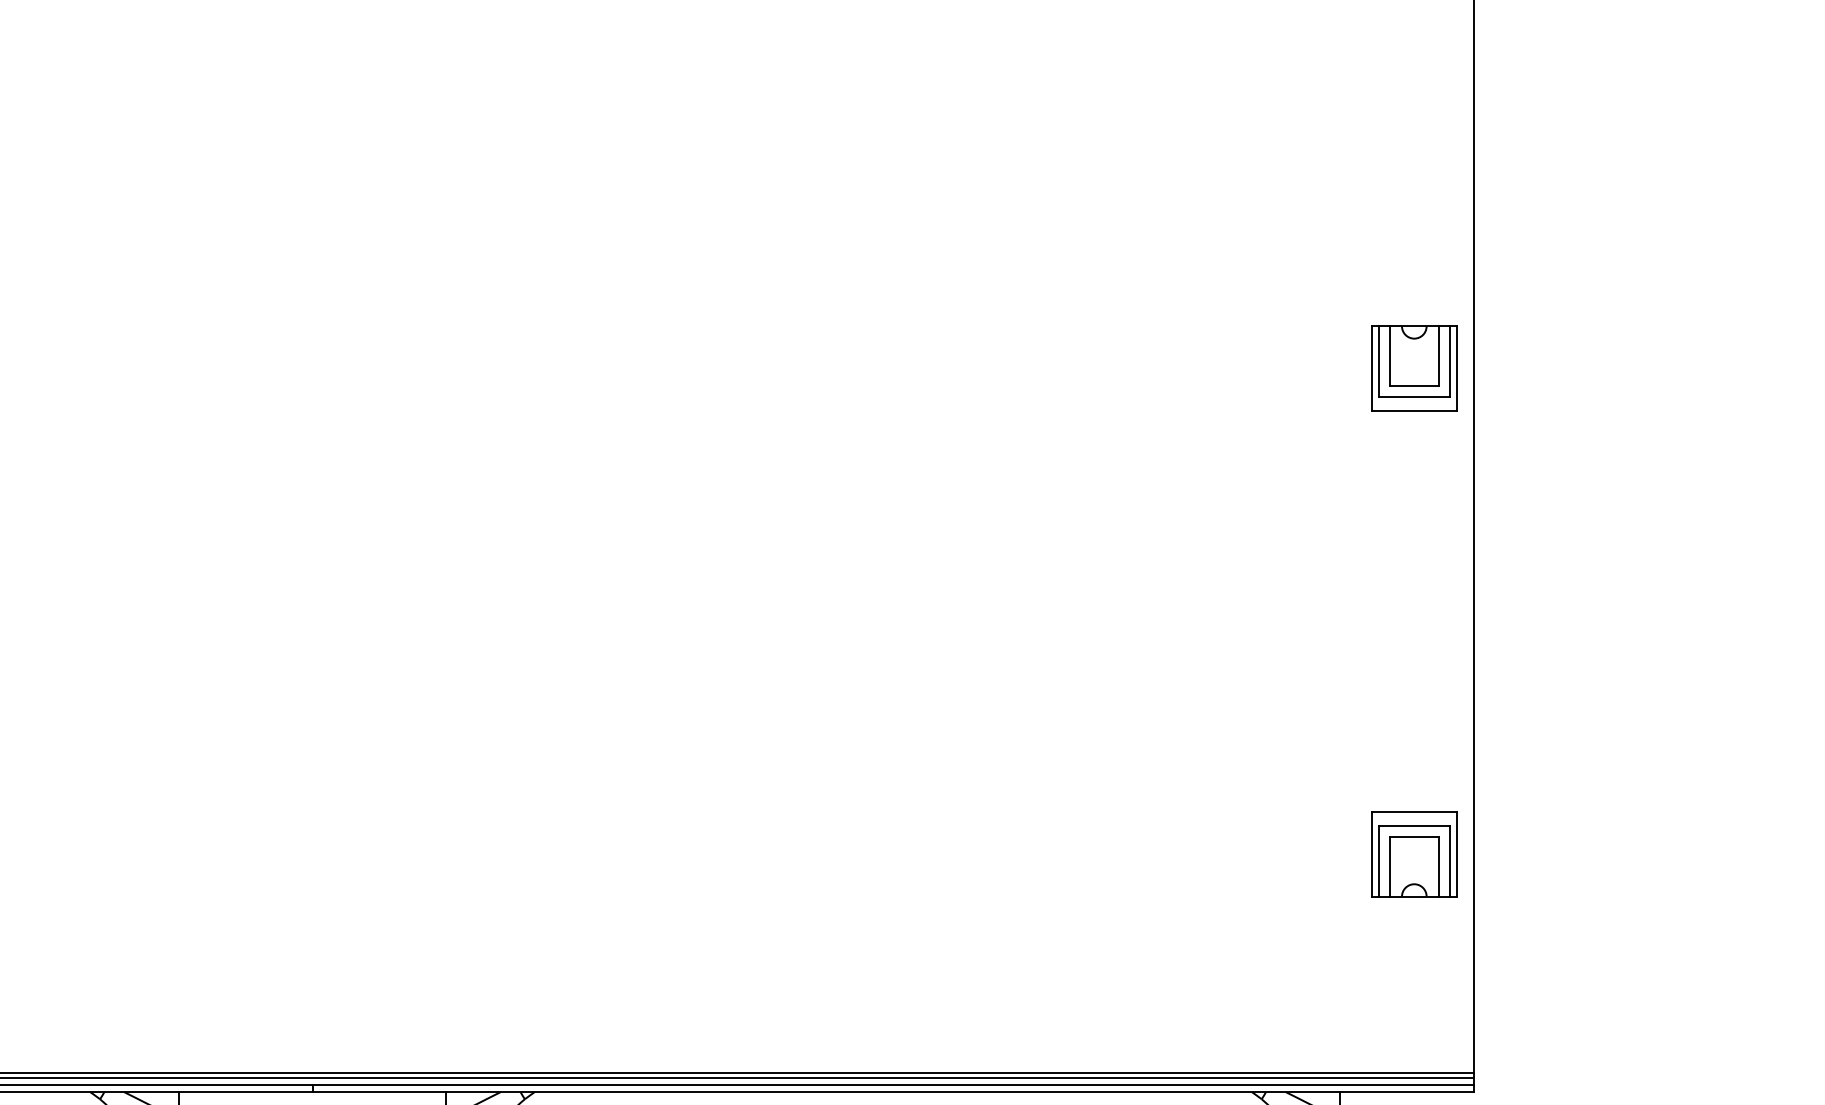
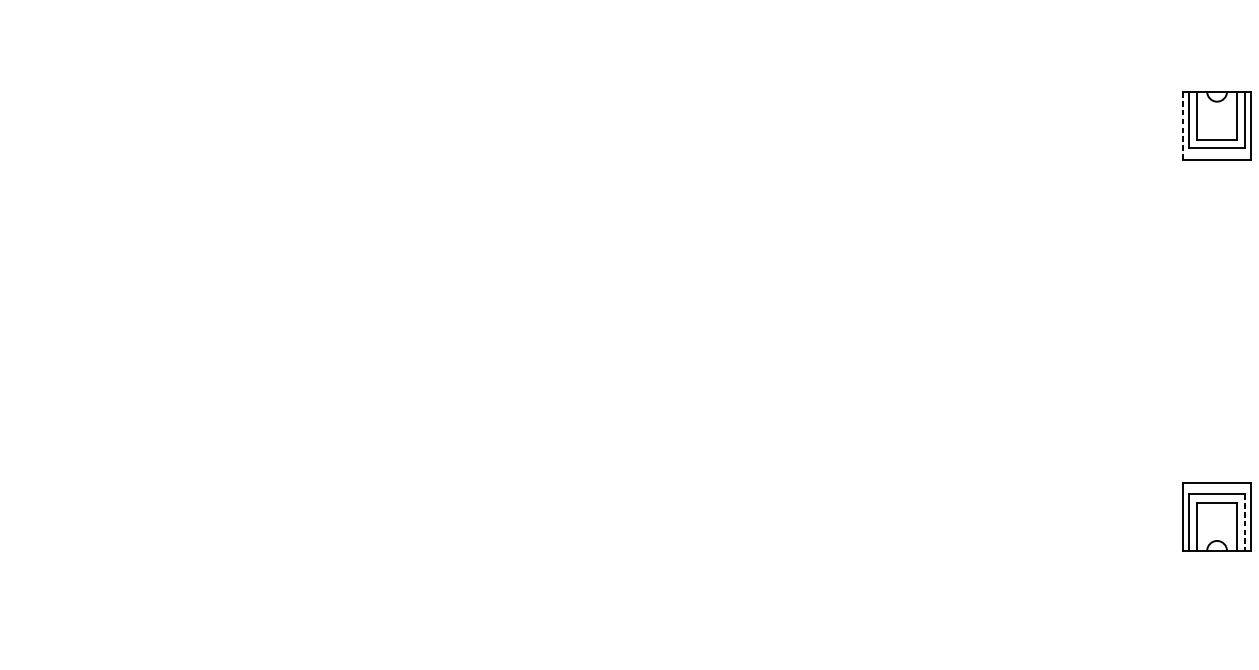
line: (1372, 368) -> (1183, 125), solid -> dashed
line: (1449, 861) -> (1245, 522), solid -> dashed

